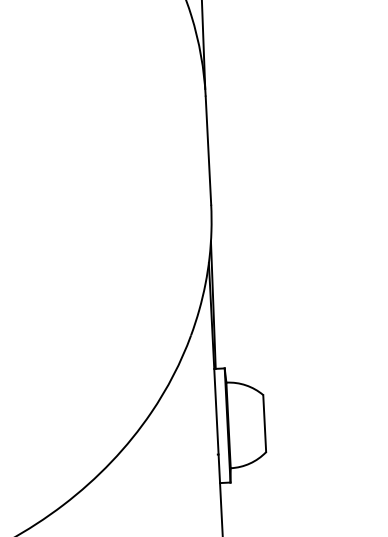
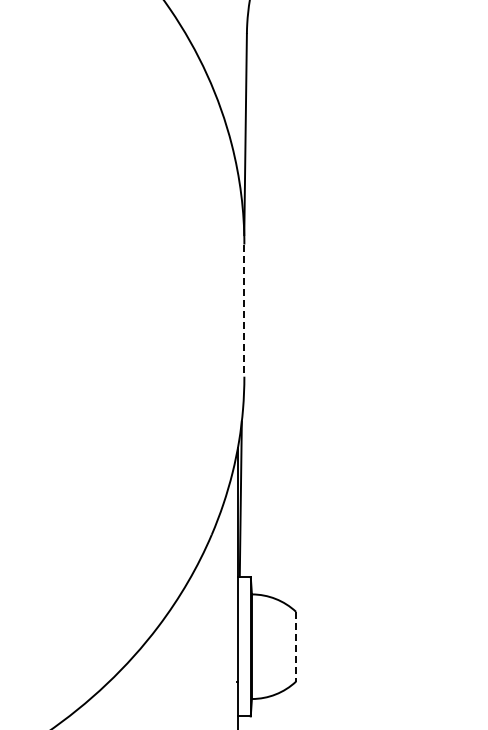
line: (208, 151) -> (244, 311), solid -> dashed
line: (265, 423) -> (296, 646), solid -> dashed

